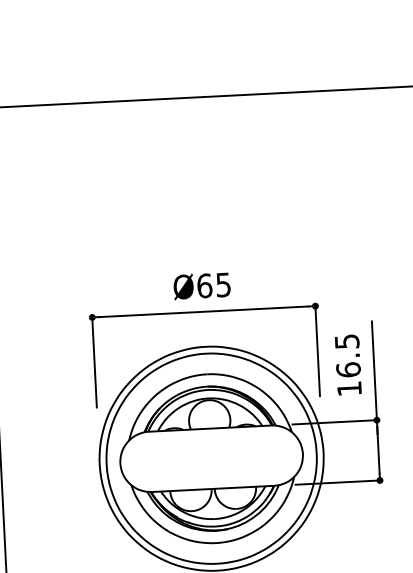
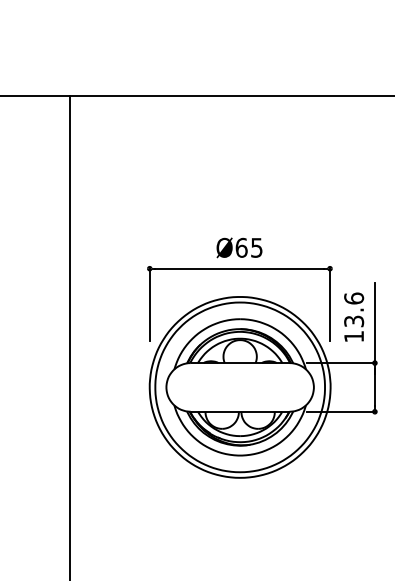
text: (348, 355) -> (354, 309), 16.5 -> 13.6

